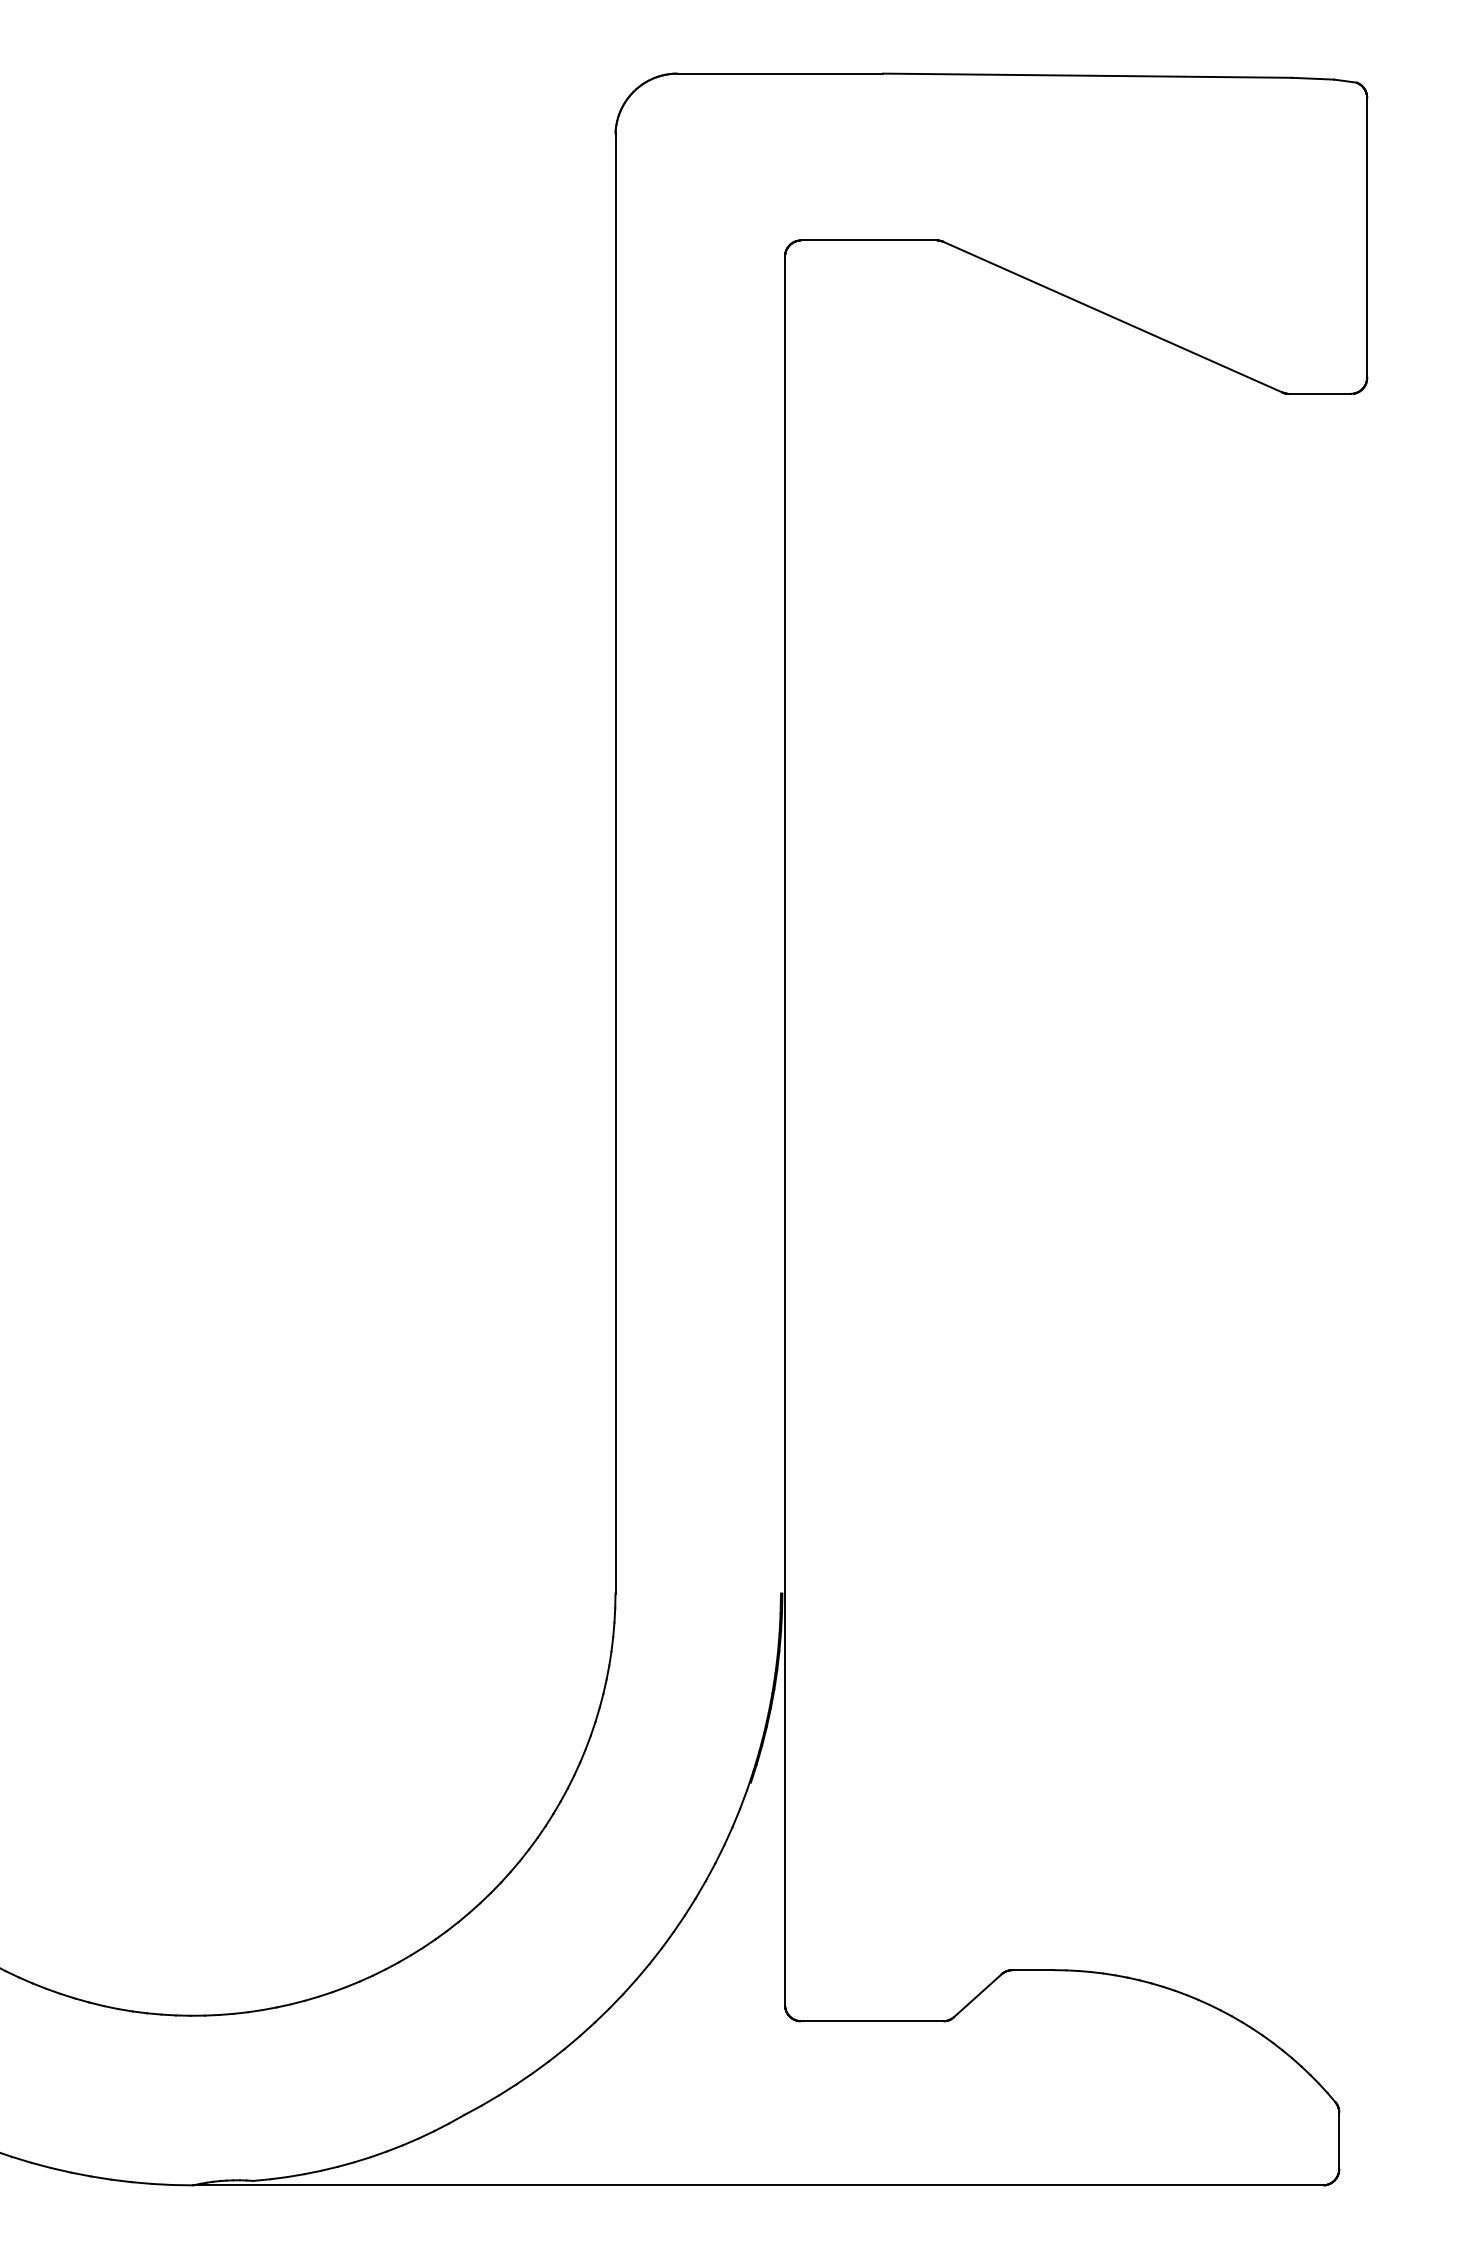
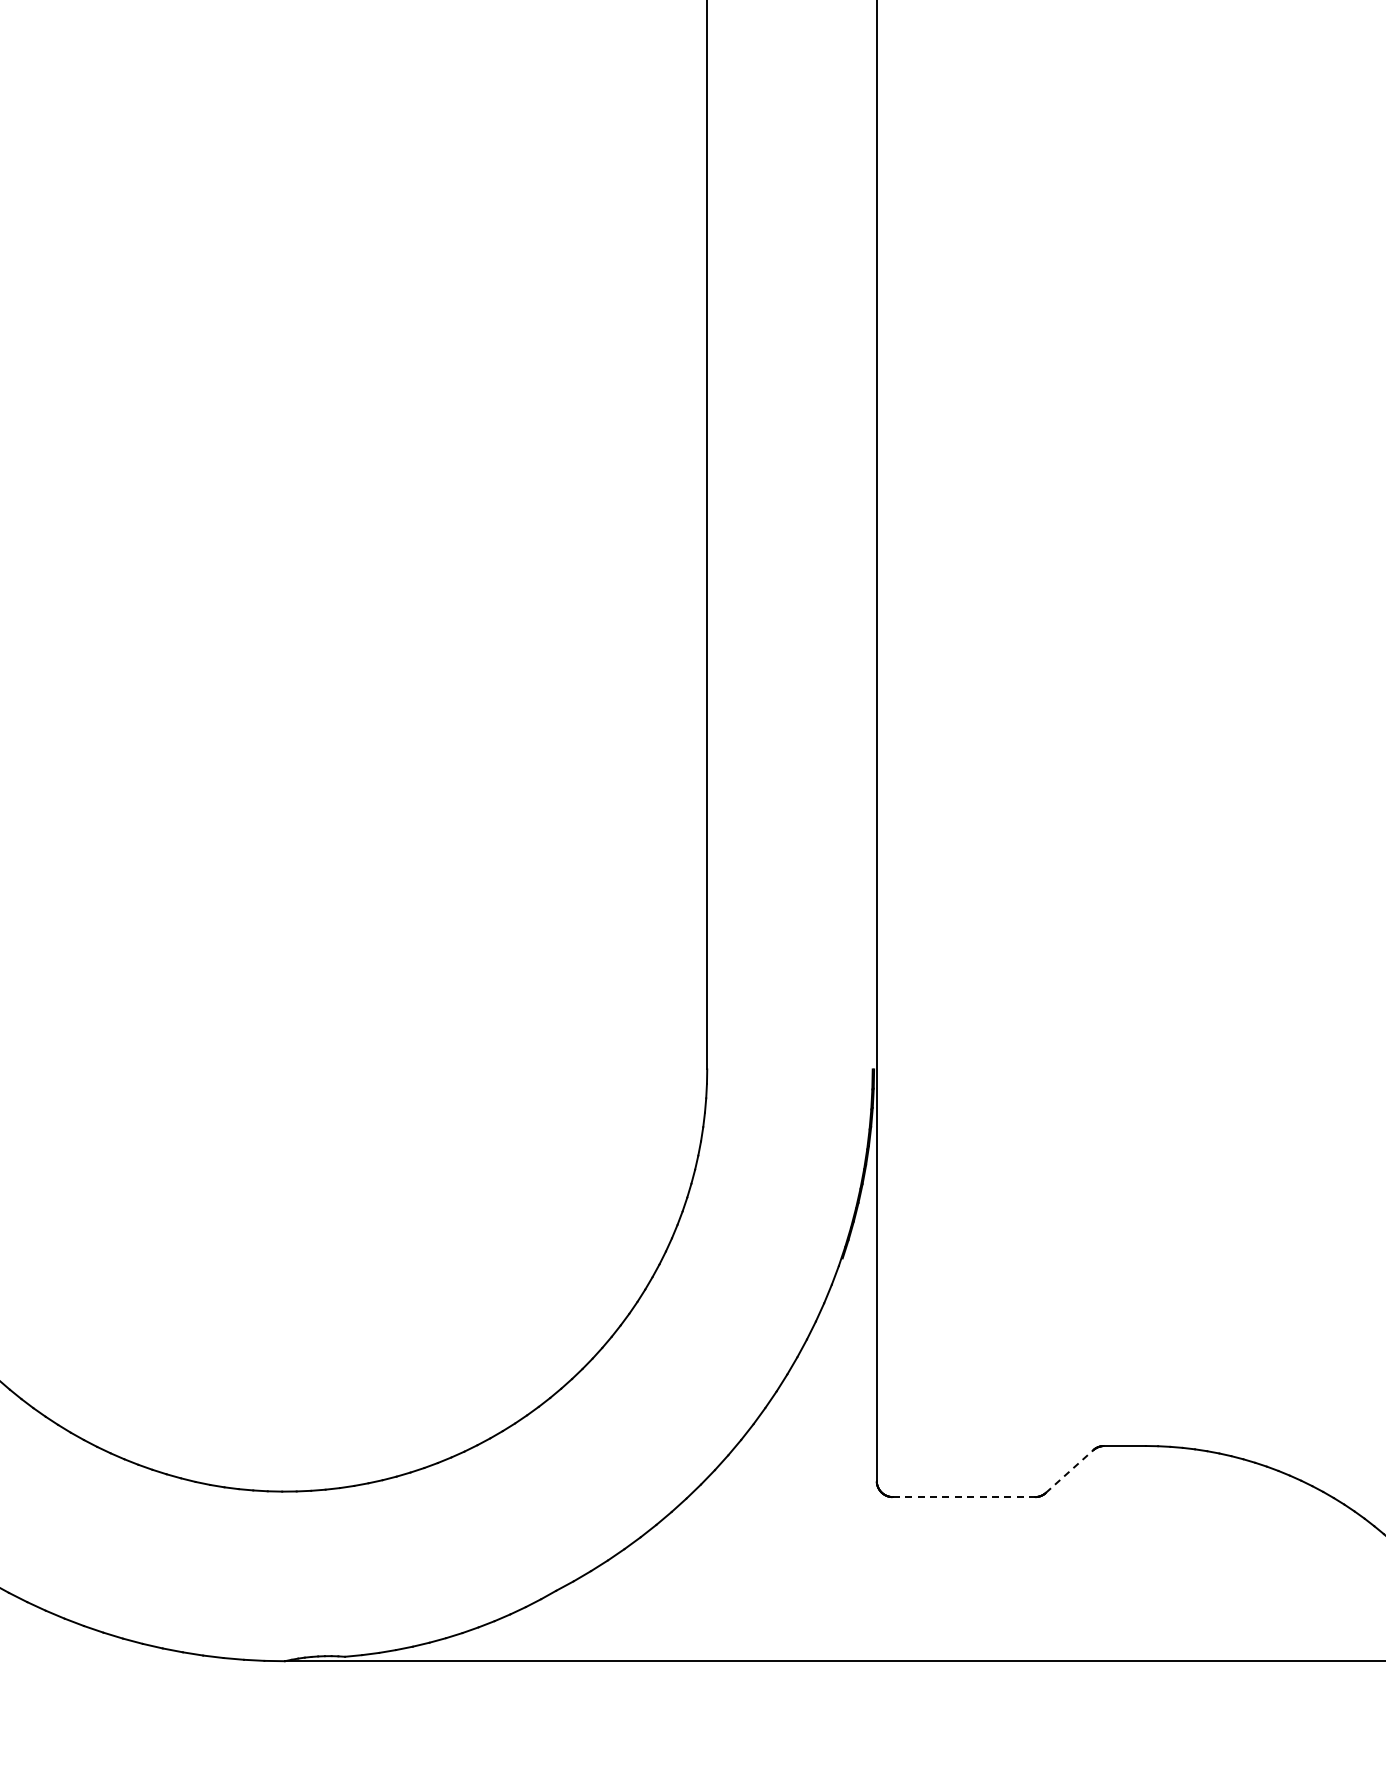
line: (978, 1995) -> (1070, 1471), solid -> dashed
line: (872, 2021) -> (964, 1497), solid -> dashed

